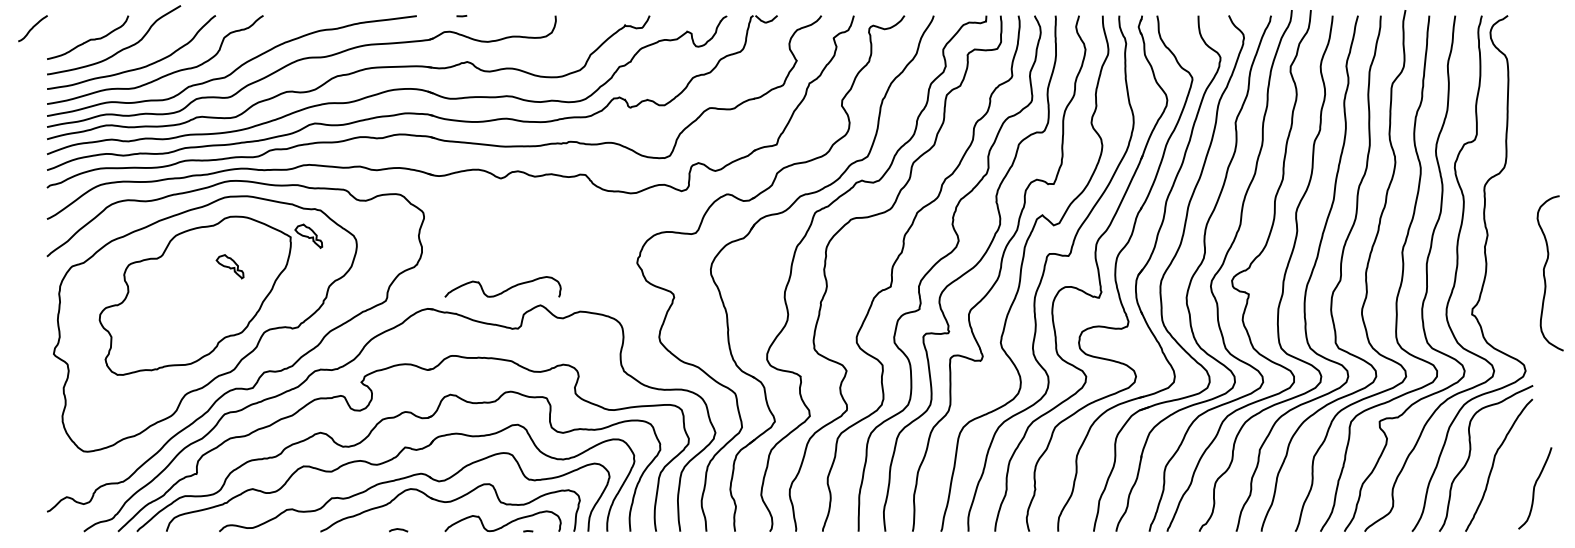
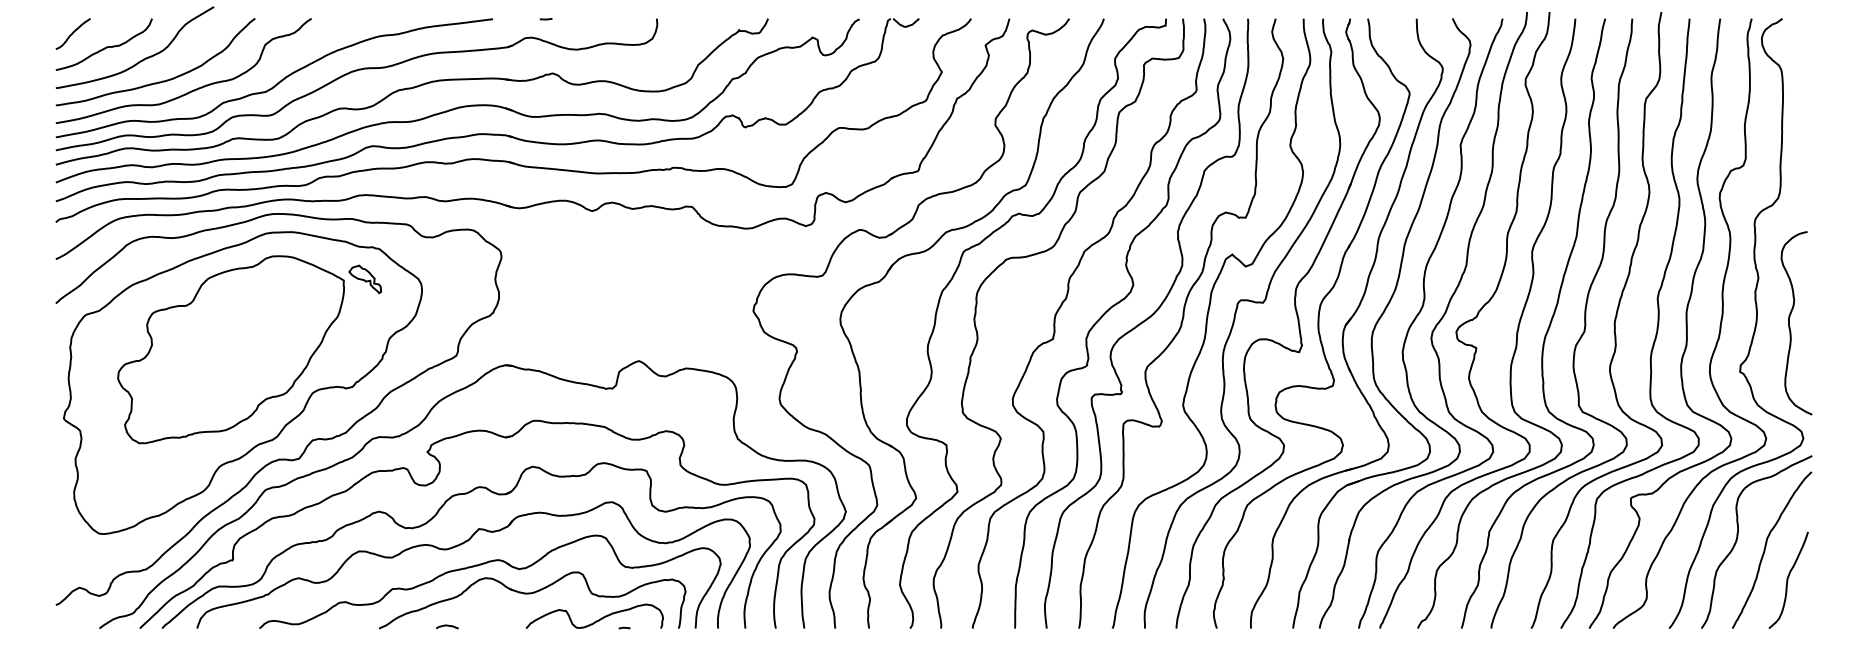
curve: (32, 28) -> (72, 33), moved
part: (229, 266) -> (271, 315), removed
curve: (1545, 276) -> (1790, 326), moved
curve: (504, 290) -> (596, 343), removed
curve: (1535, 487) -> (1788, 579), moved
curve: (398, 529) -> (447, 626), moved

